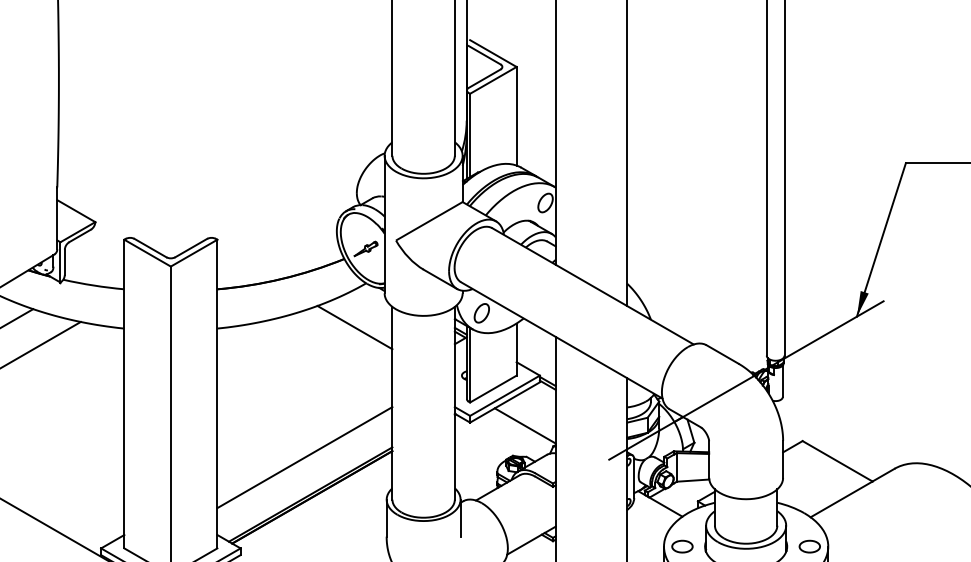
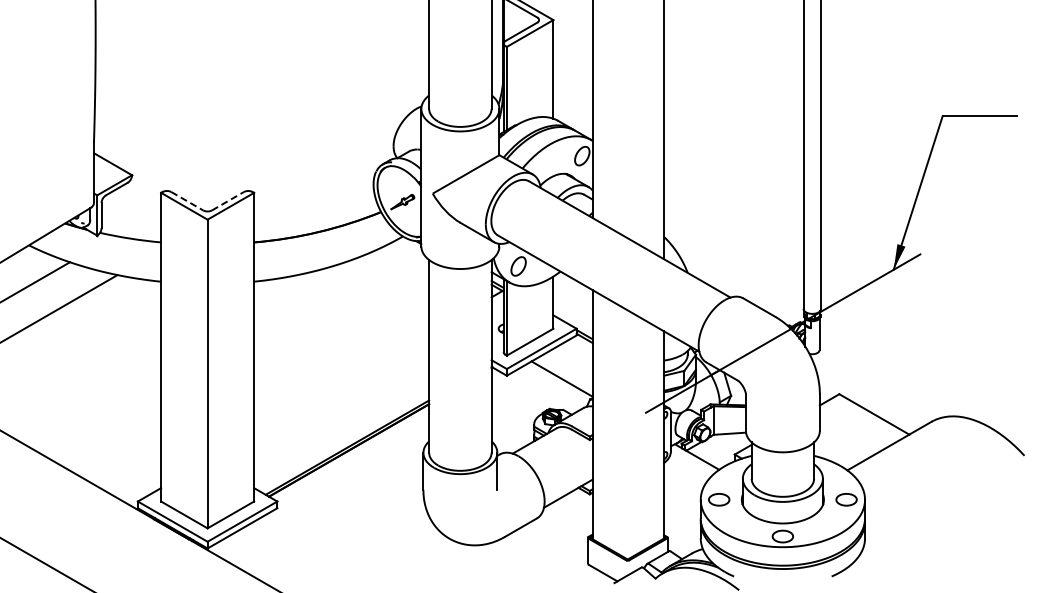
line: (191, 247) -> (228, 200), solid -> dashed
line: (150, 248) -> (187, 201), solid -> dashed
line: (354, 327) -> (391, 280), removed
line: (304, 457) -> (341, 410), removed

